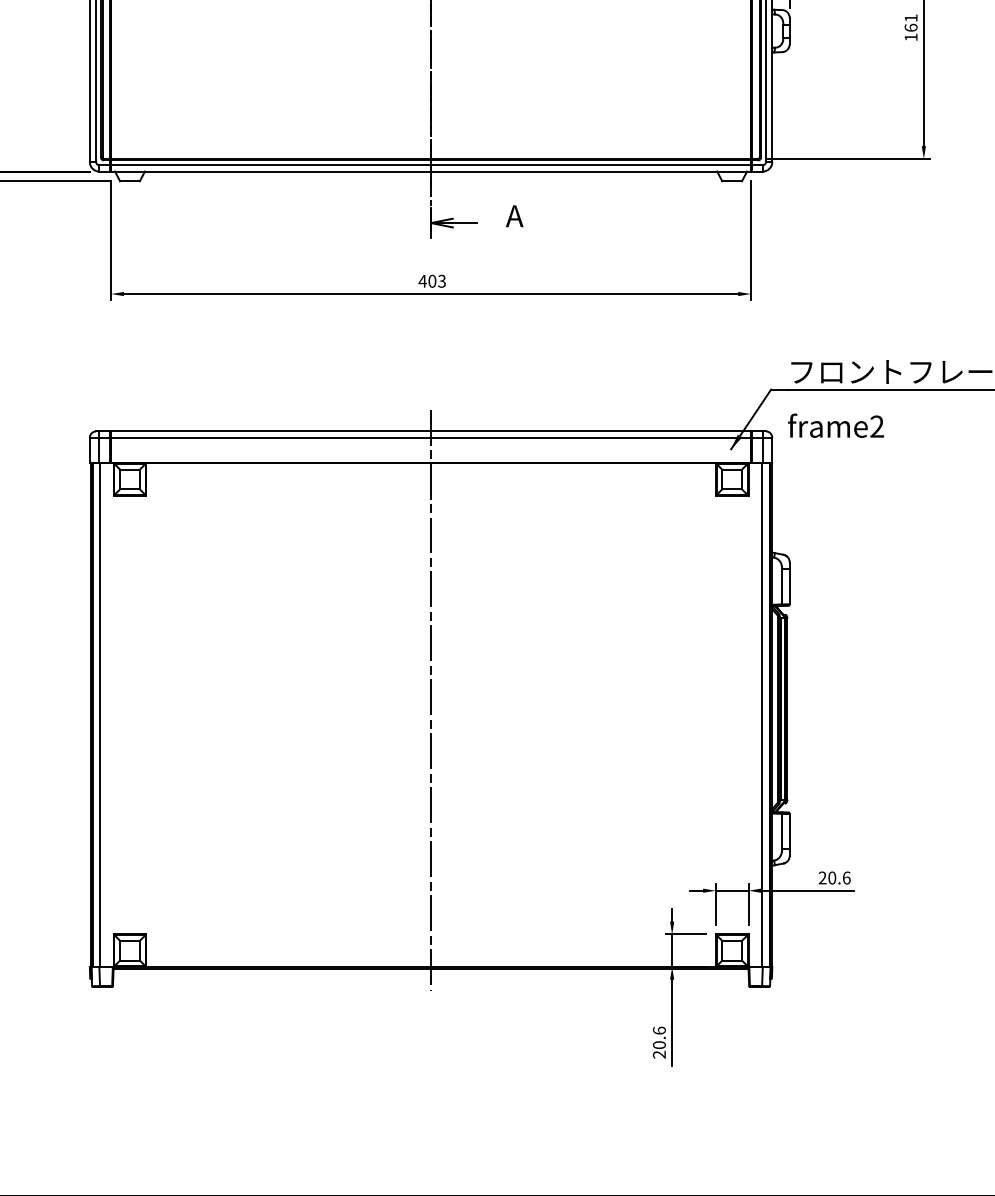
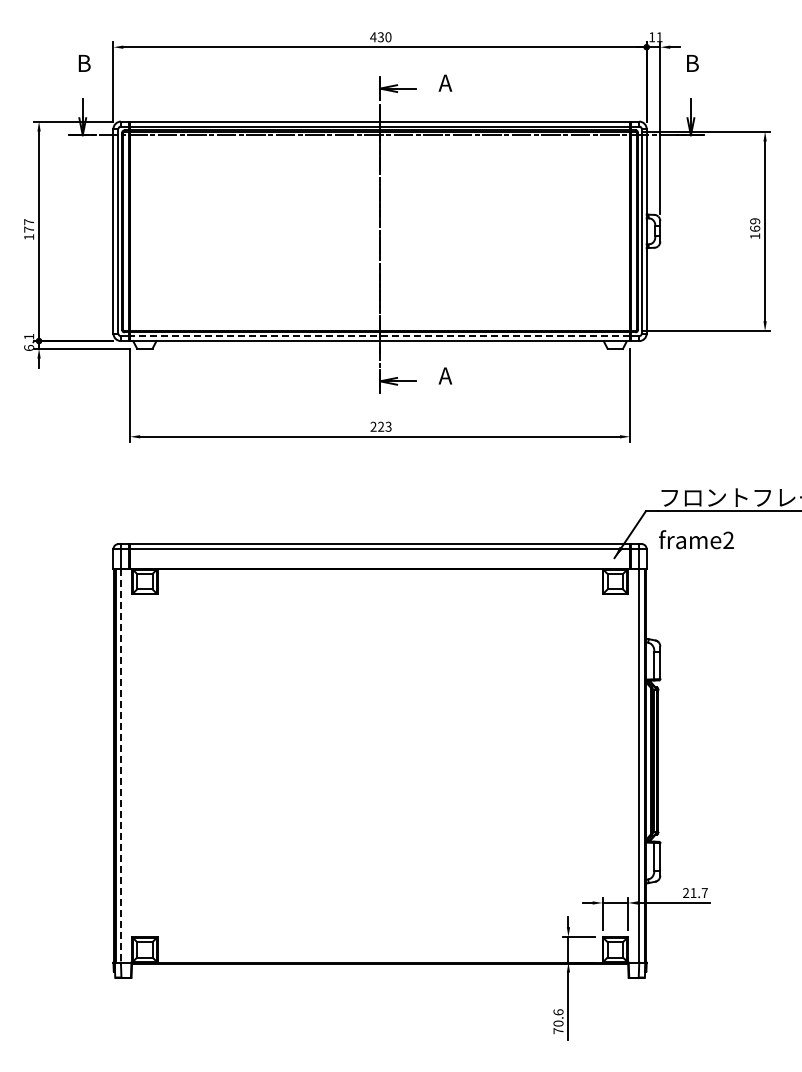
text: (911, 18) -> (755, 221), 161 -> 169
line: (431, 165) -> (380, 336), solid -> dashed
text: (427, 280) -> (377, 426), 403 -> 223
line: (431, 700) -> (380, 754), removed
line: (100, 714) -> (121, 765), solid -> dashed
text: (838, 878) -> (698, 893), 20.6 -> 21.7
text: (659, 1055) -> (558, 1031), 20.6 -> 70.6

